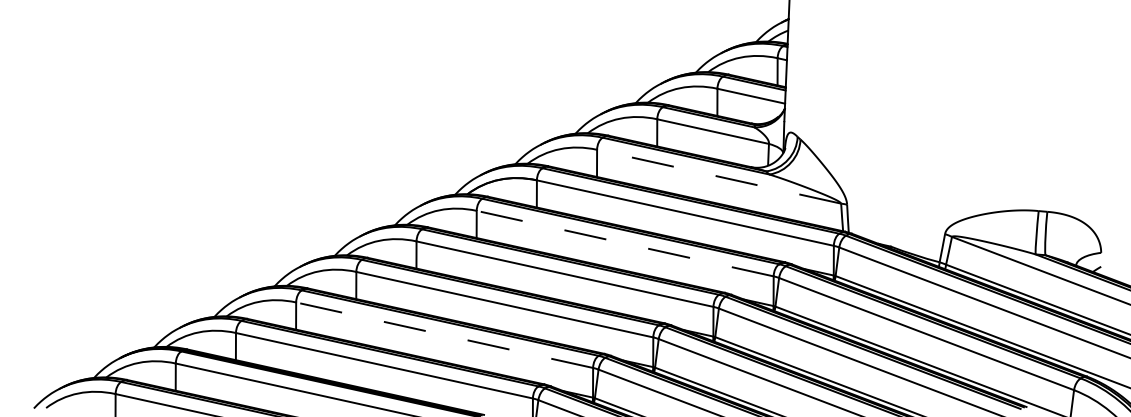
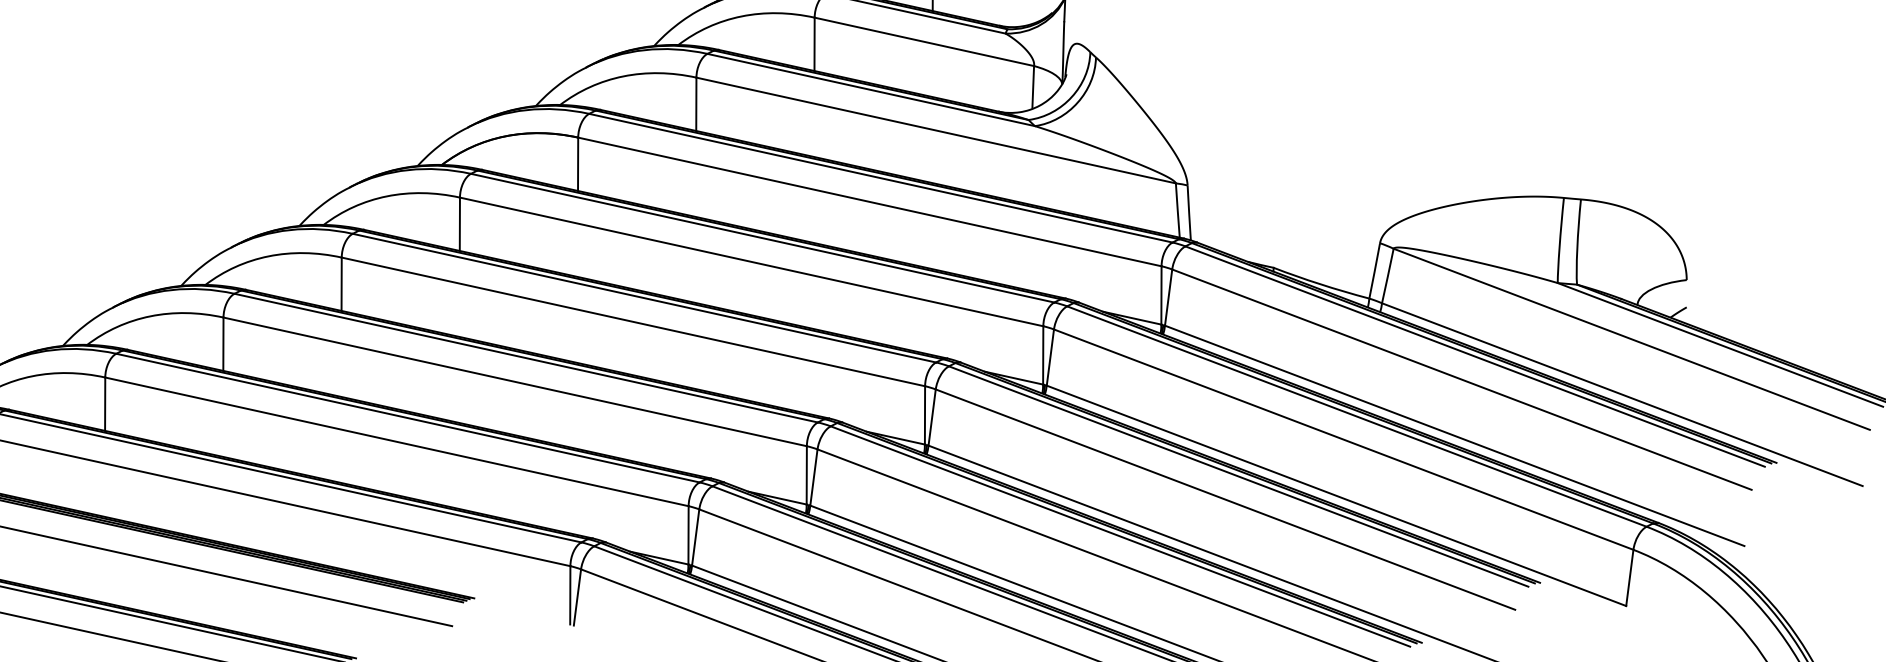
line: (719, 176) -> (936, 130), dashed -> solid
line: (624, 243) -> (750, 261), dashed -> solid
line: (444, 335) -> (396, 442), dashed -> solid

